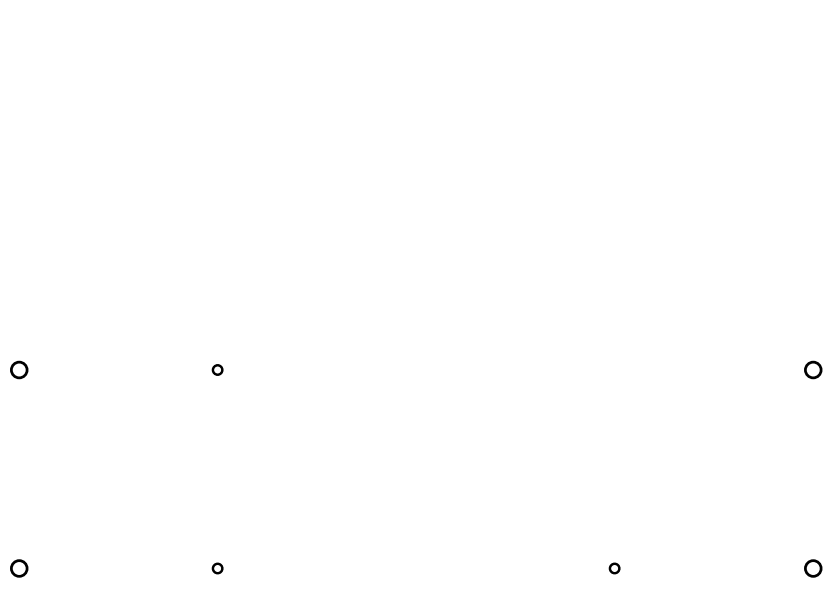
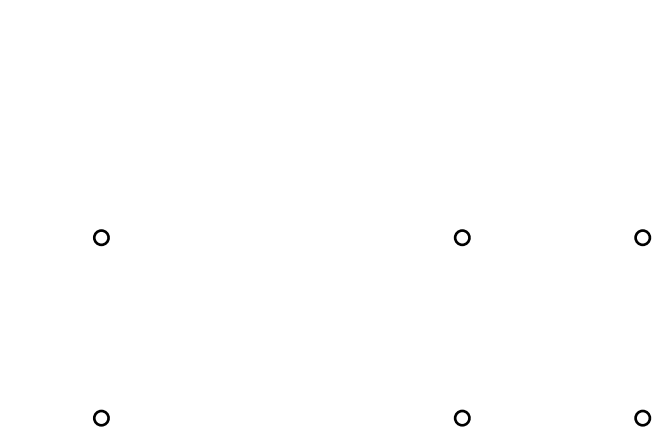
part: (217, 369) -> (101, 237), size x1.67
part: (614, 369) -> (462, 237), added
circle: (217, 568) -> (101, 418), size x1.67
circle: (614, 568) -> (462, 418), size x1.67

